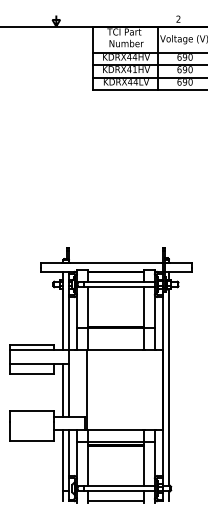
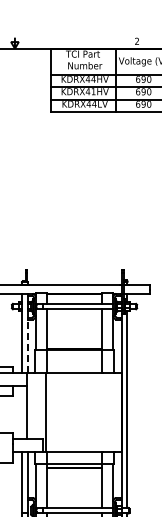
line: (69, 323) -> (28, 345), solid -> dashed
line: (63, 389) -> (22, 411), removed

